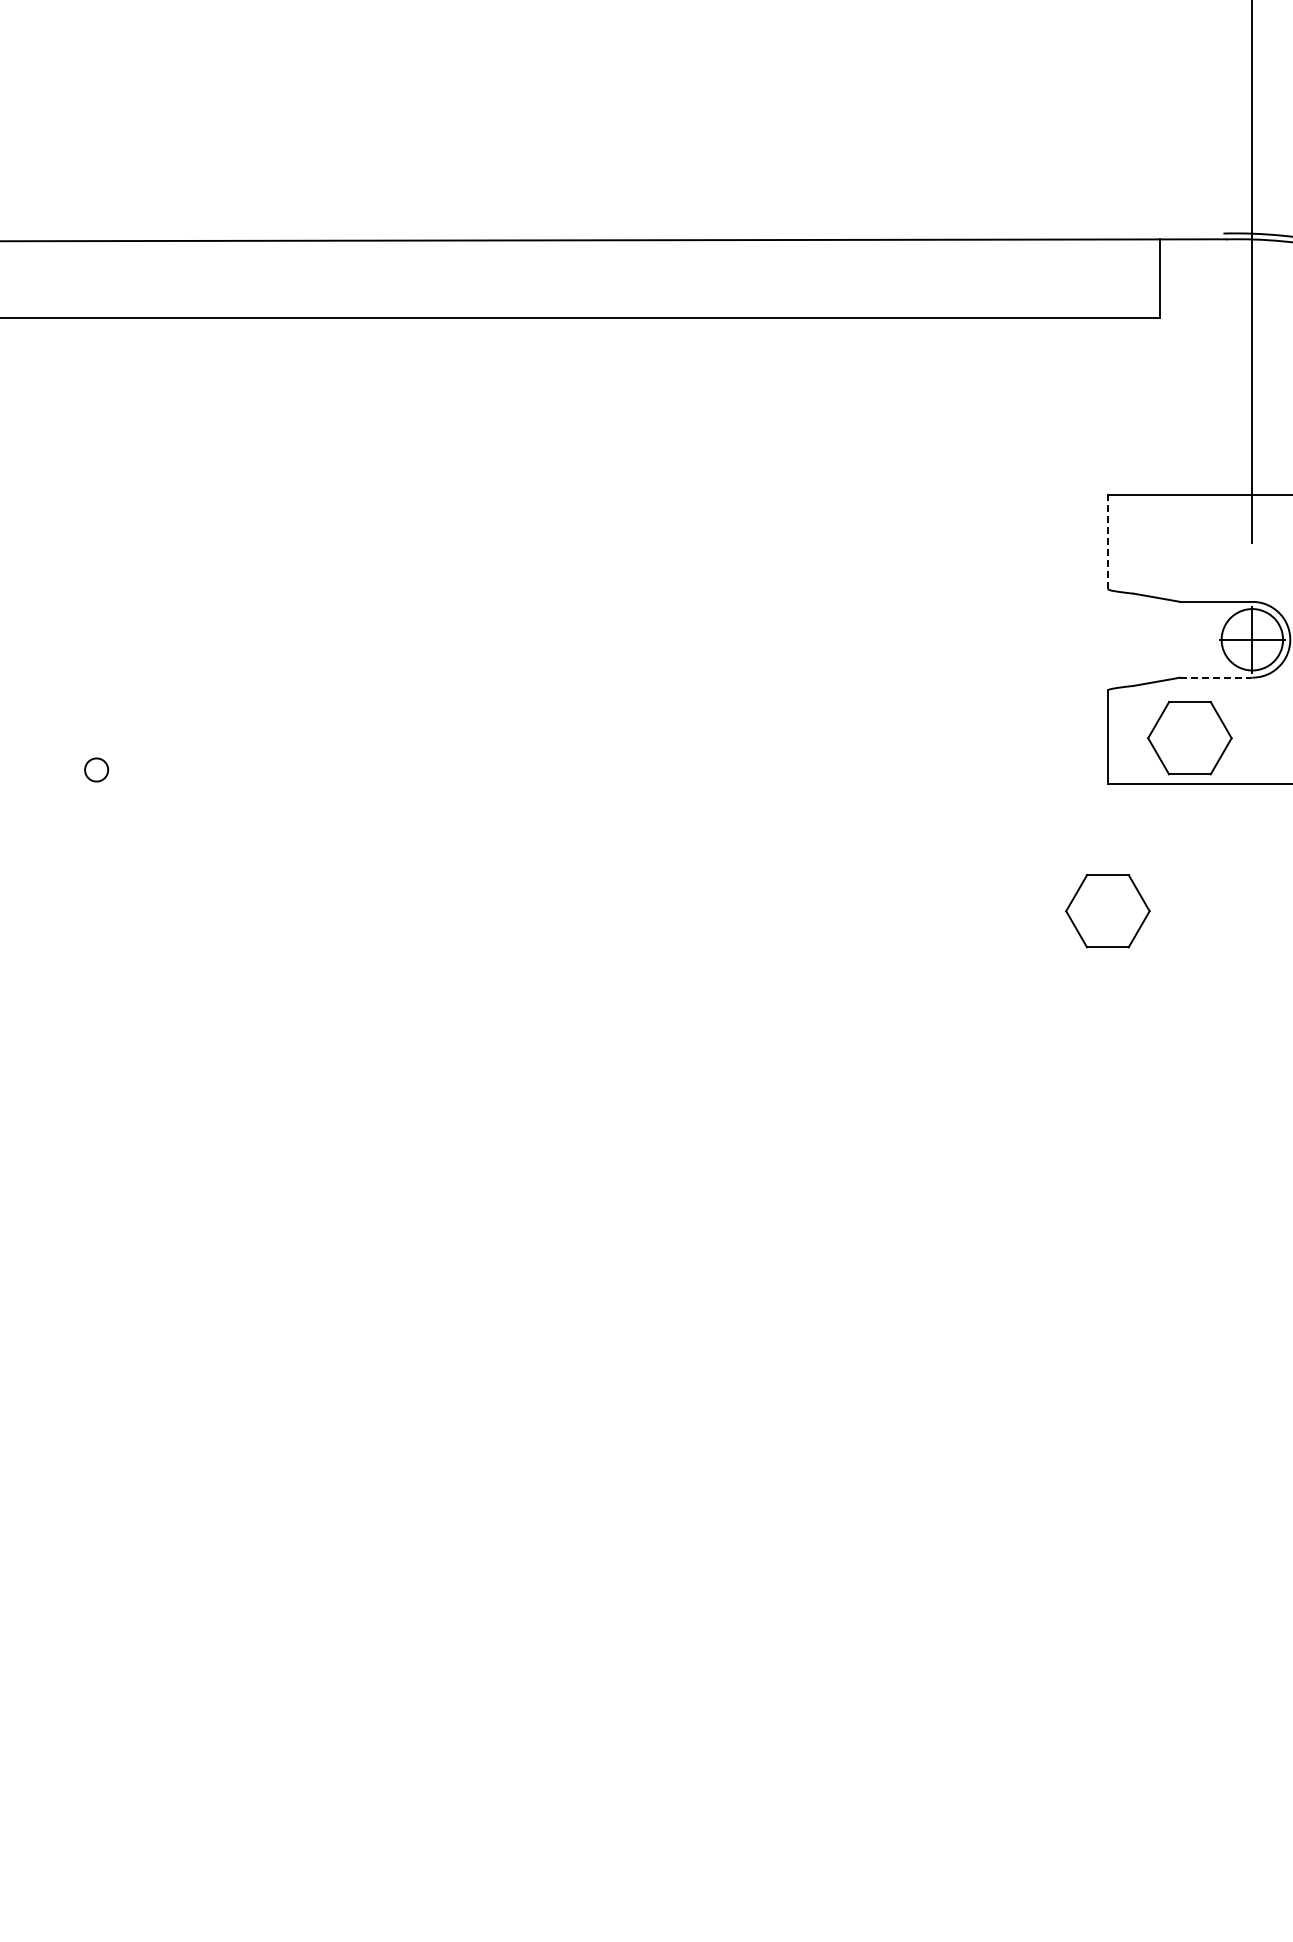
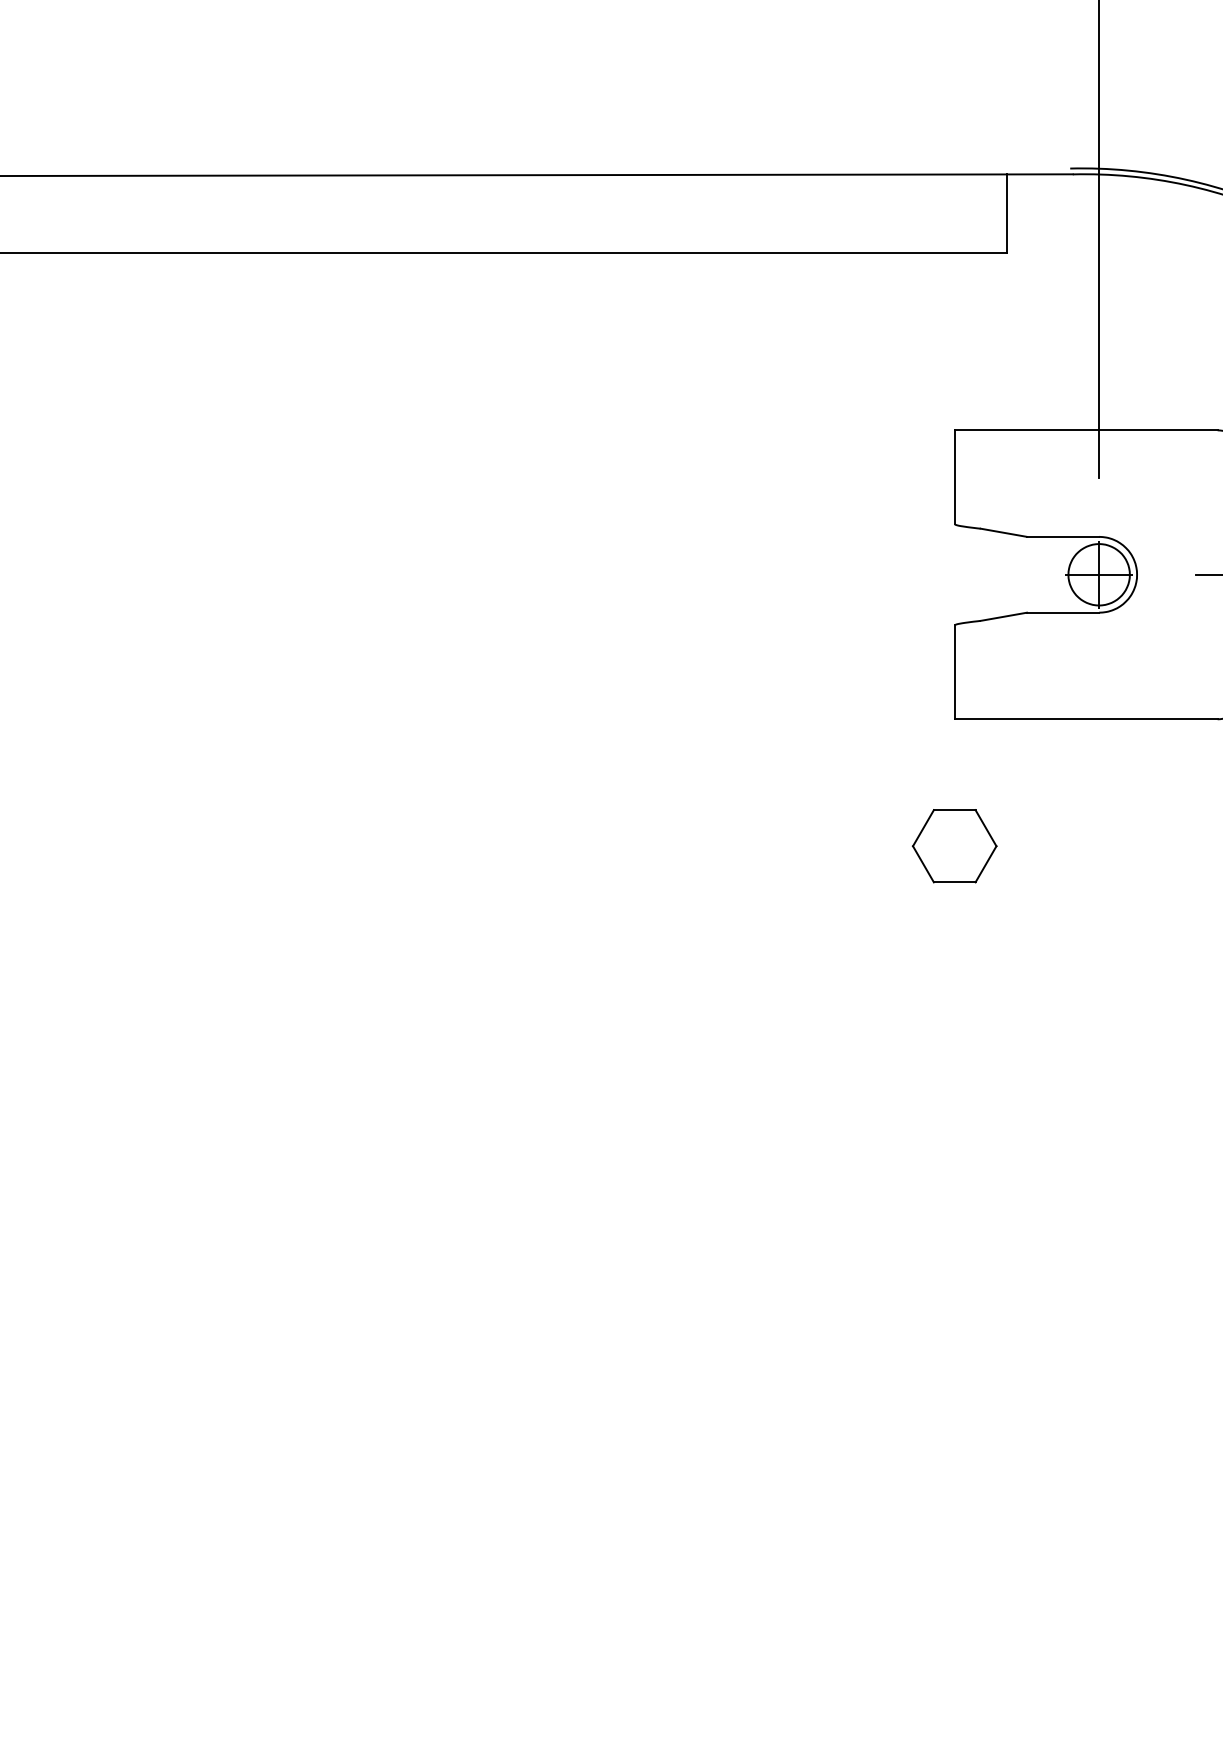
line: (1107, 542) -> (954, 477), dashed -> solid
line: (1216, 677) -> (1063, 612), dashed -> solid
part: (1189, 738) -> (1036, 673), removed

